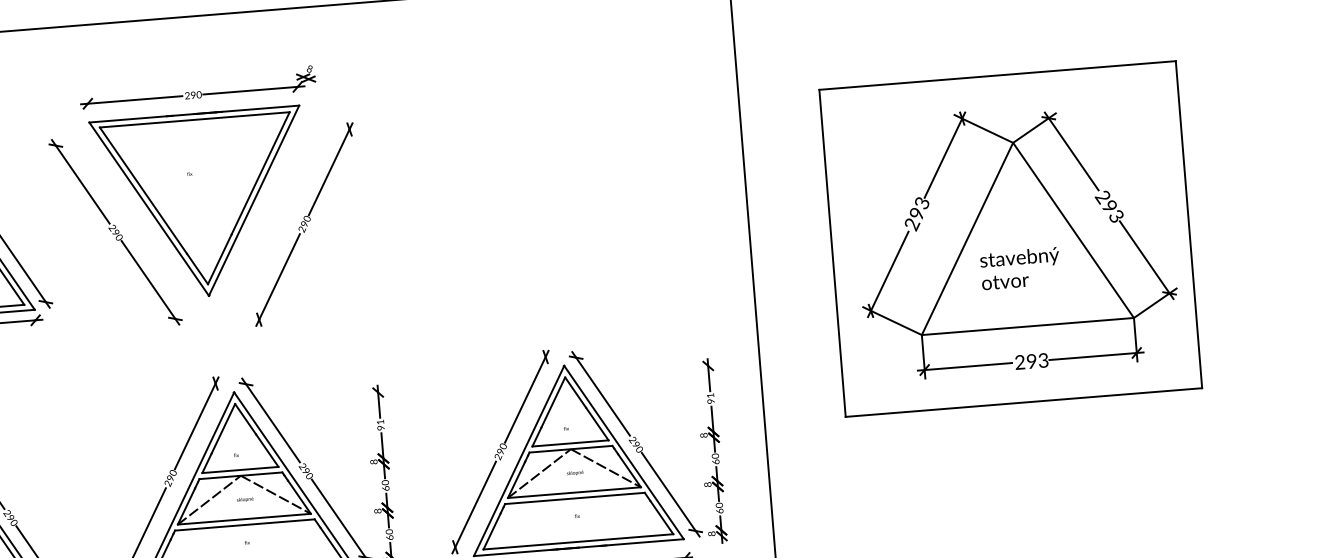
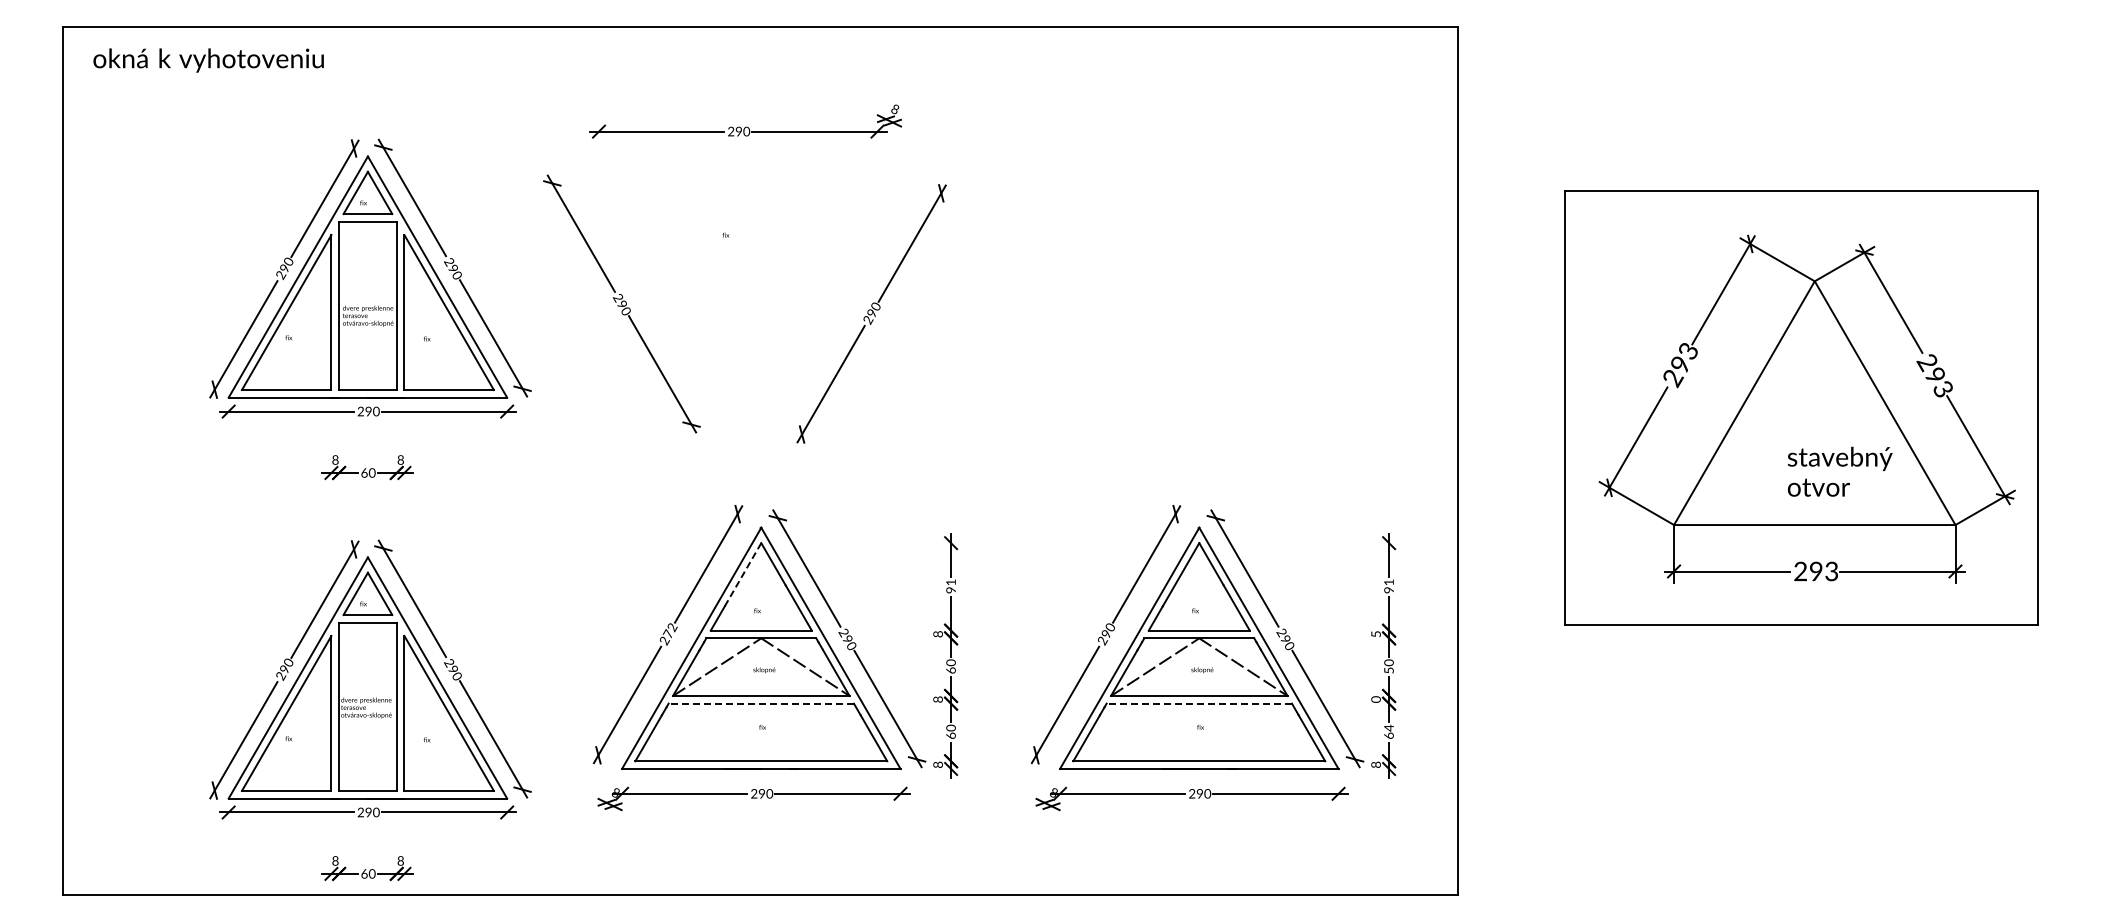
part: (201, 204) -> (738, 276), removed
text: (1019, 268) -> (1839, 471), moved
line: (223, 428) -> (743, 574), solid -> dashed
text: (703, 435) -> (1375, 634), 8 -> 5
text: (715, 461) -> (1388, 670), 60 -> 50
text: (171, 475) -> (669, 630), 290 -> 272
text: (708, 484) -> (1376, 699), 8 -> 0
line: (575, 498) -> (1199, 703), solid -> dashed
text: (718, 504) -> (1388, 727), 60 -> 64
line: (245, 524) -> (761, 703), solid -> dashed

